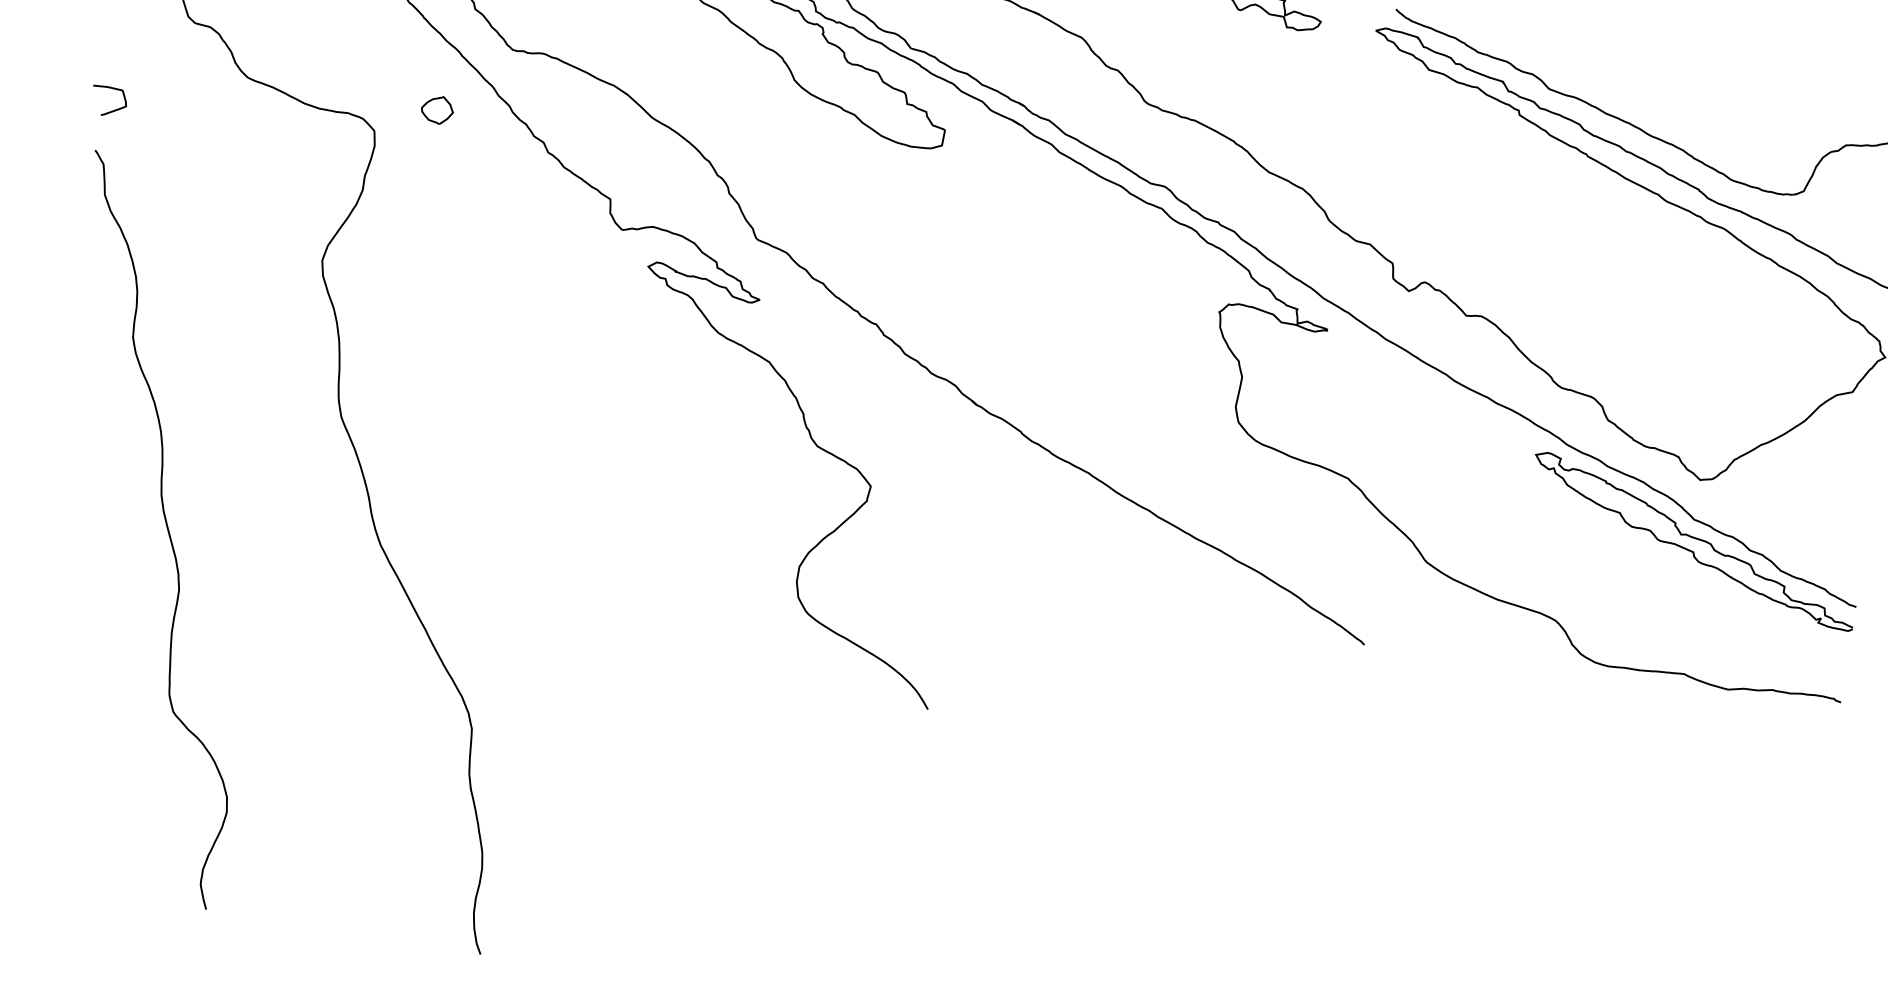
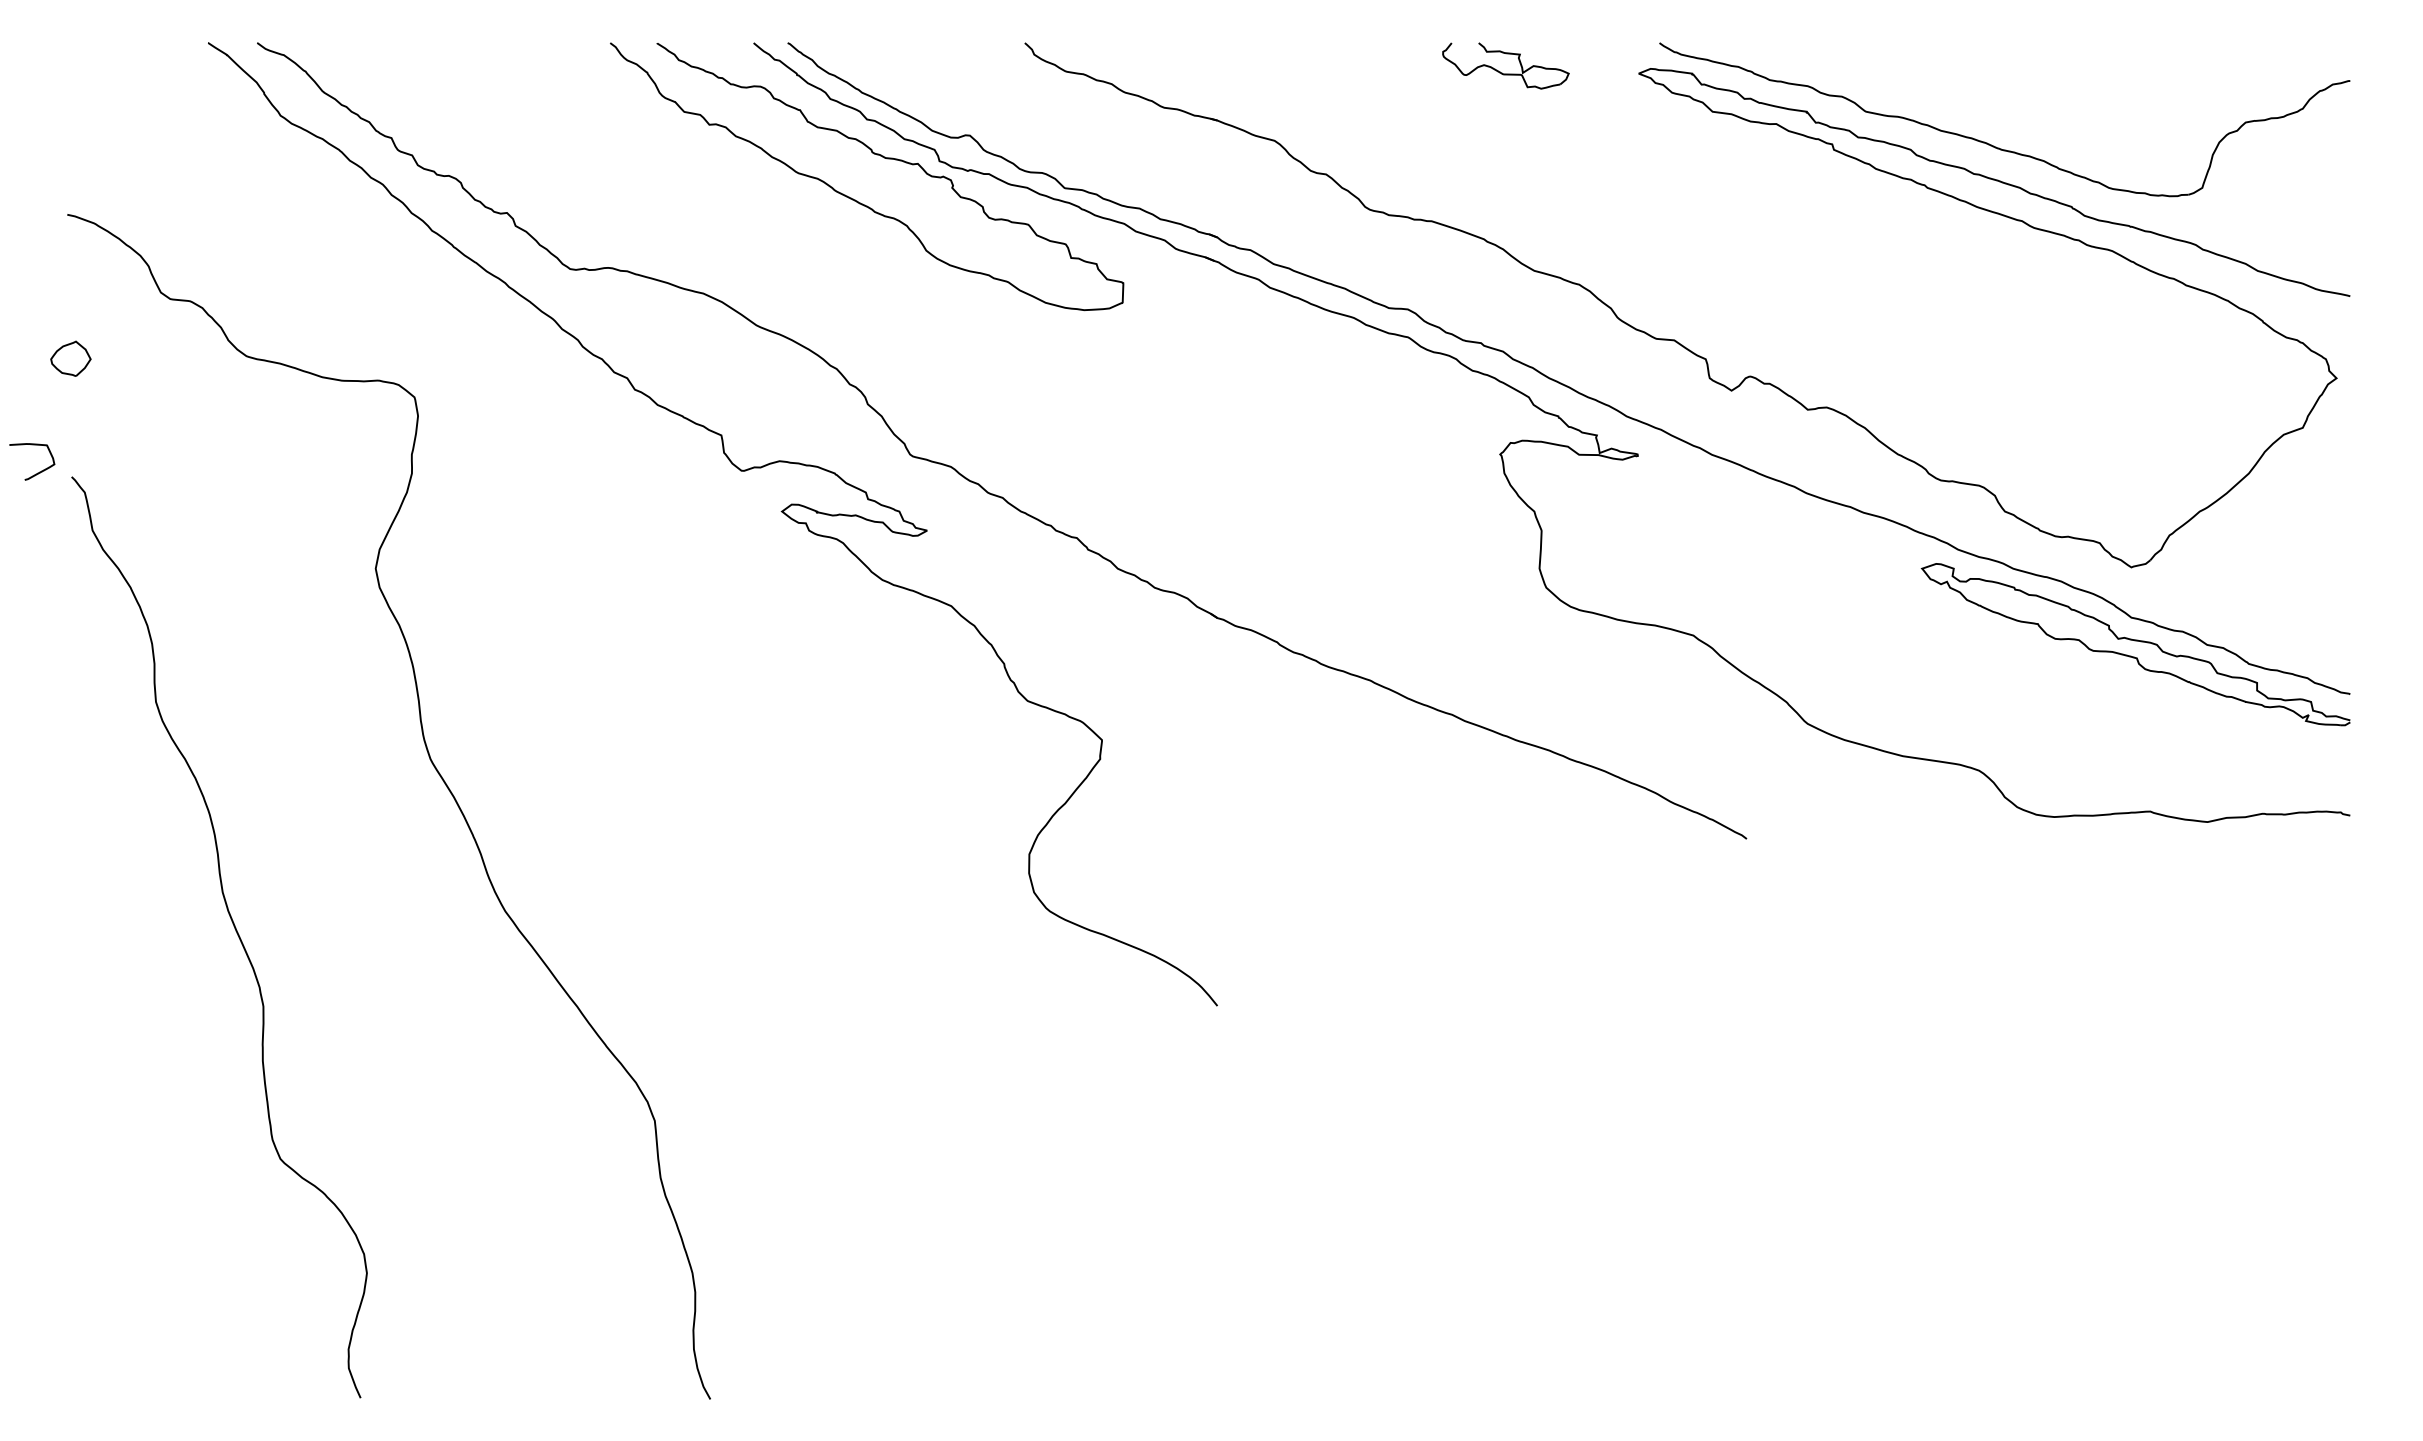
part: (437, 109) -> (70, 358), moved
curve: (111, 110) -> (37, 472), moved

